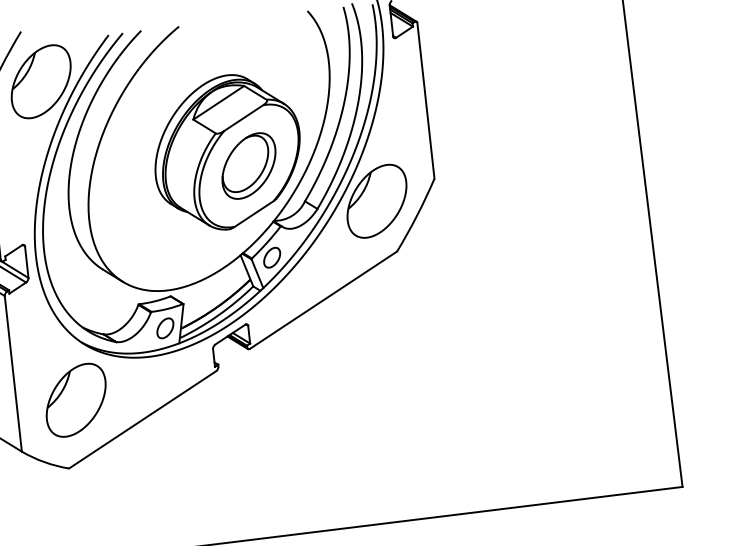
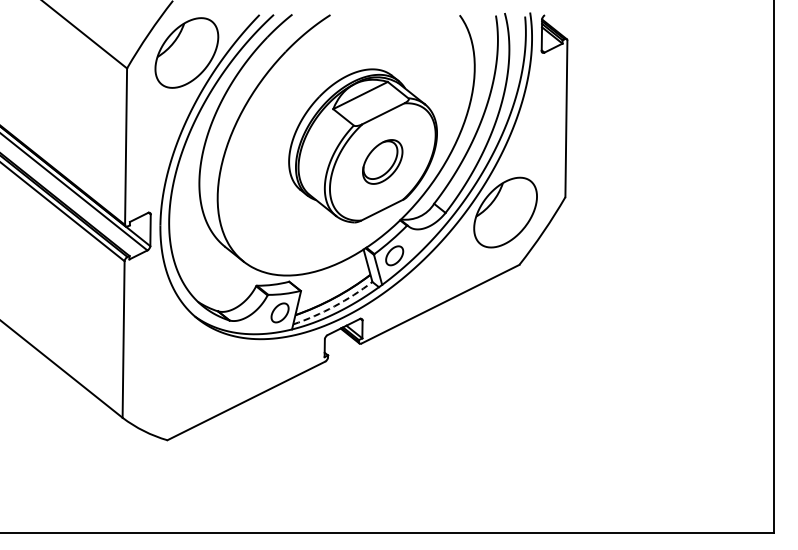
part: (248, 165) -> (382, 161), size x0.7
arc: (218, 315) -> (334, 306), solid -> dashed
part: (75, 400) -> (182, 373), removed

